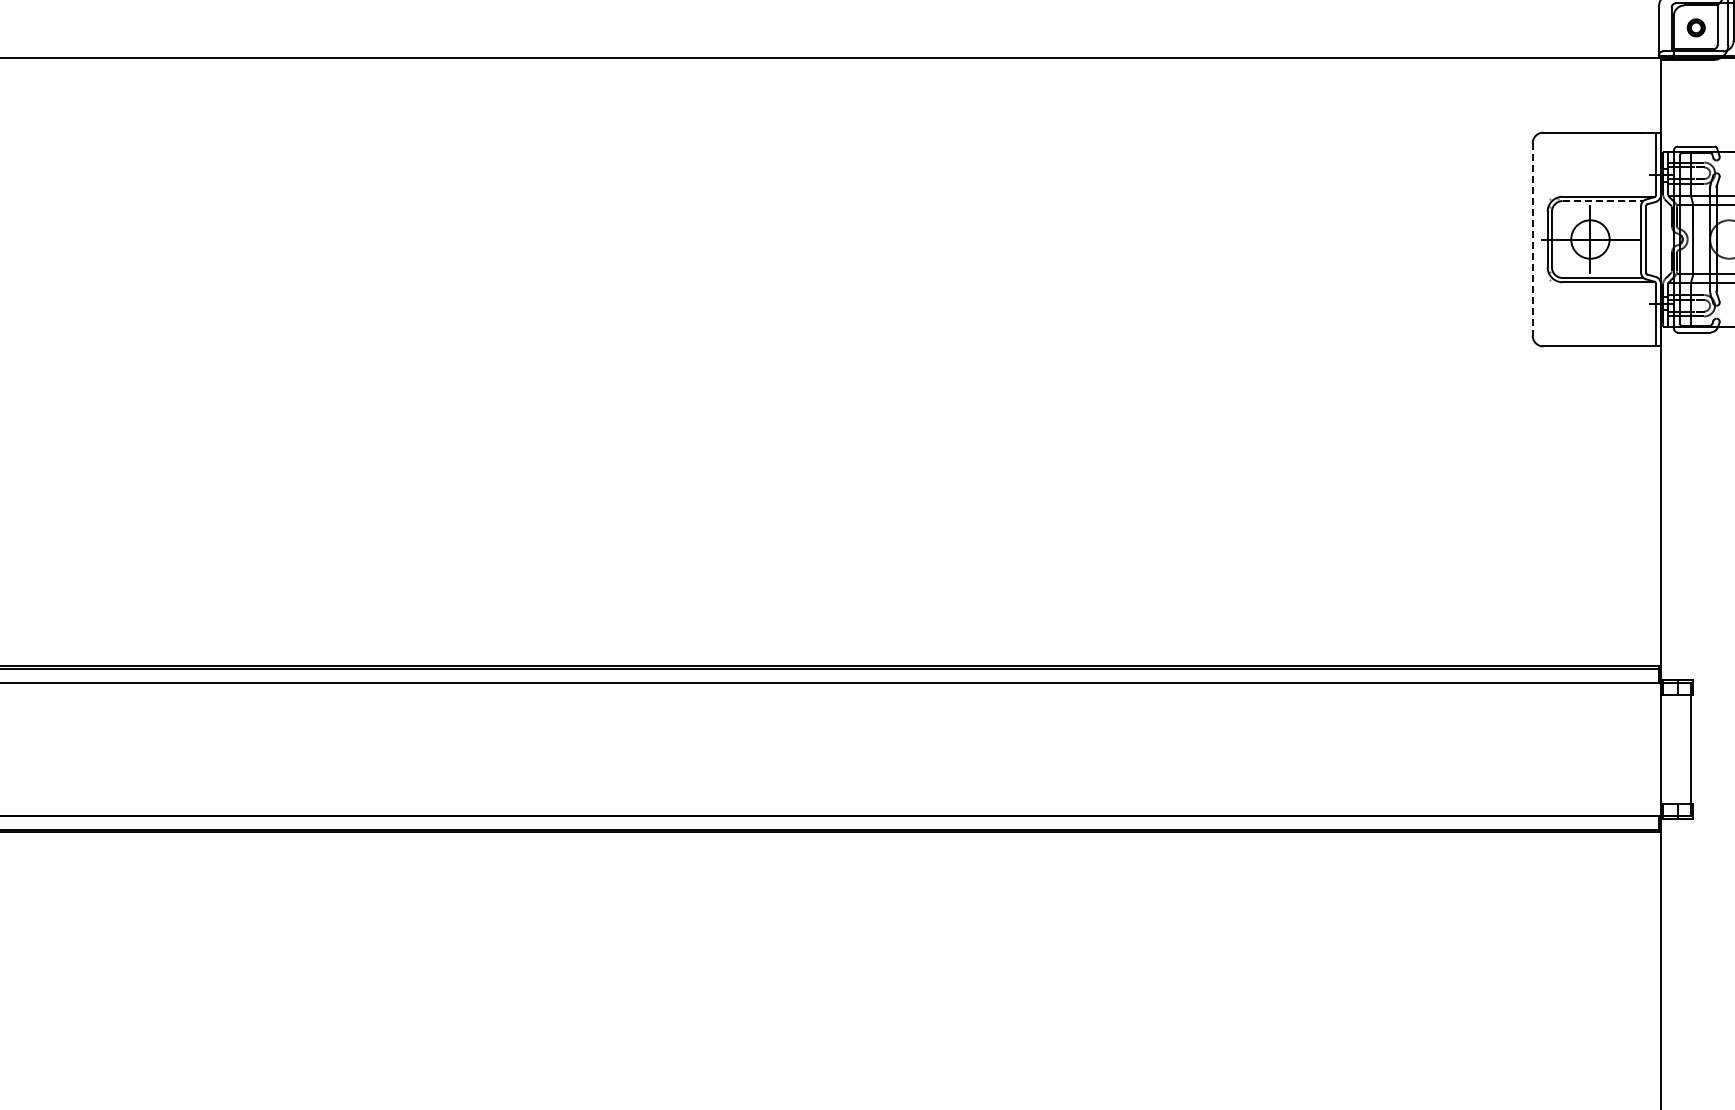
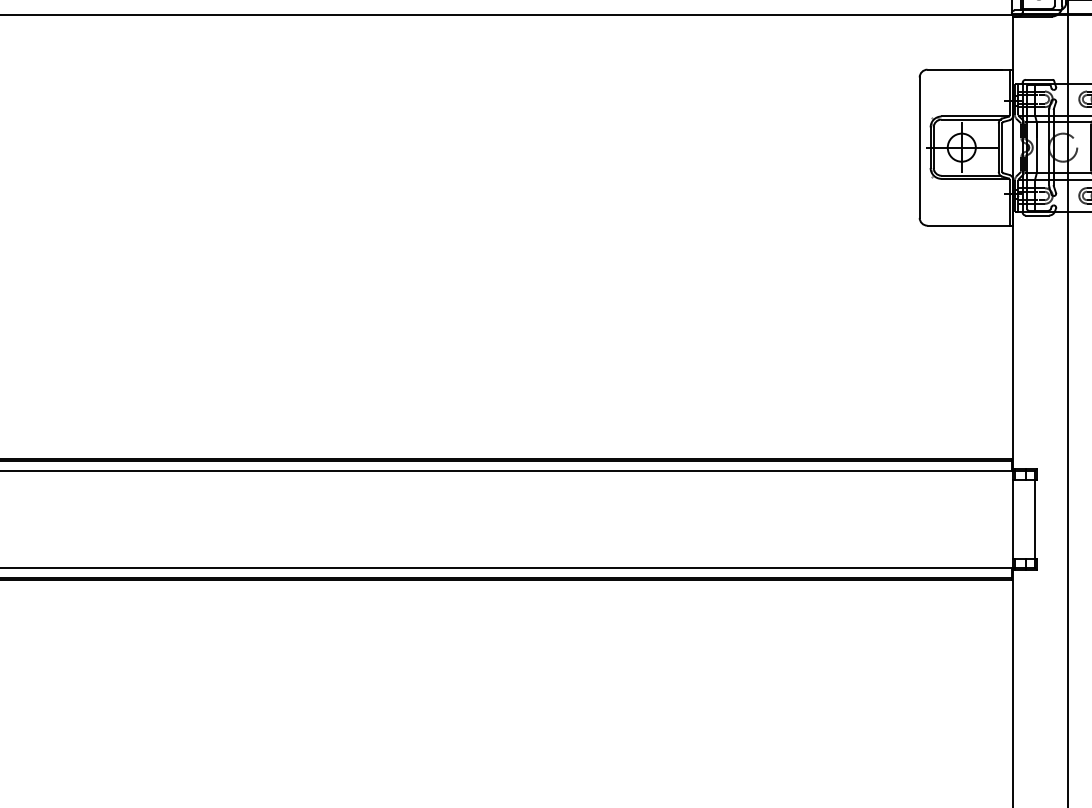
line: (1603, 201) -> (971, 119), dashed -> solid
line: (1532, 240) -> (919, 148), dashed -> solid

